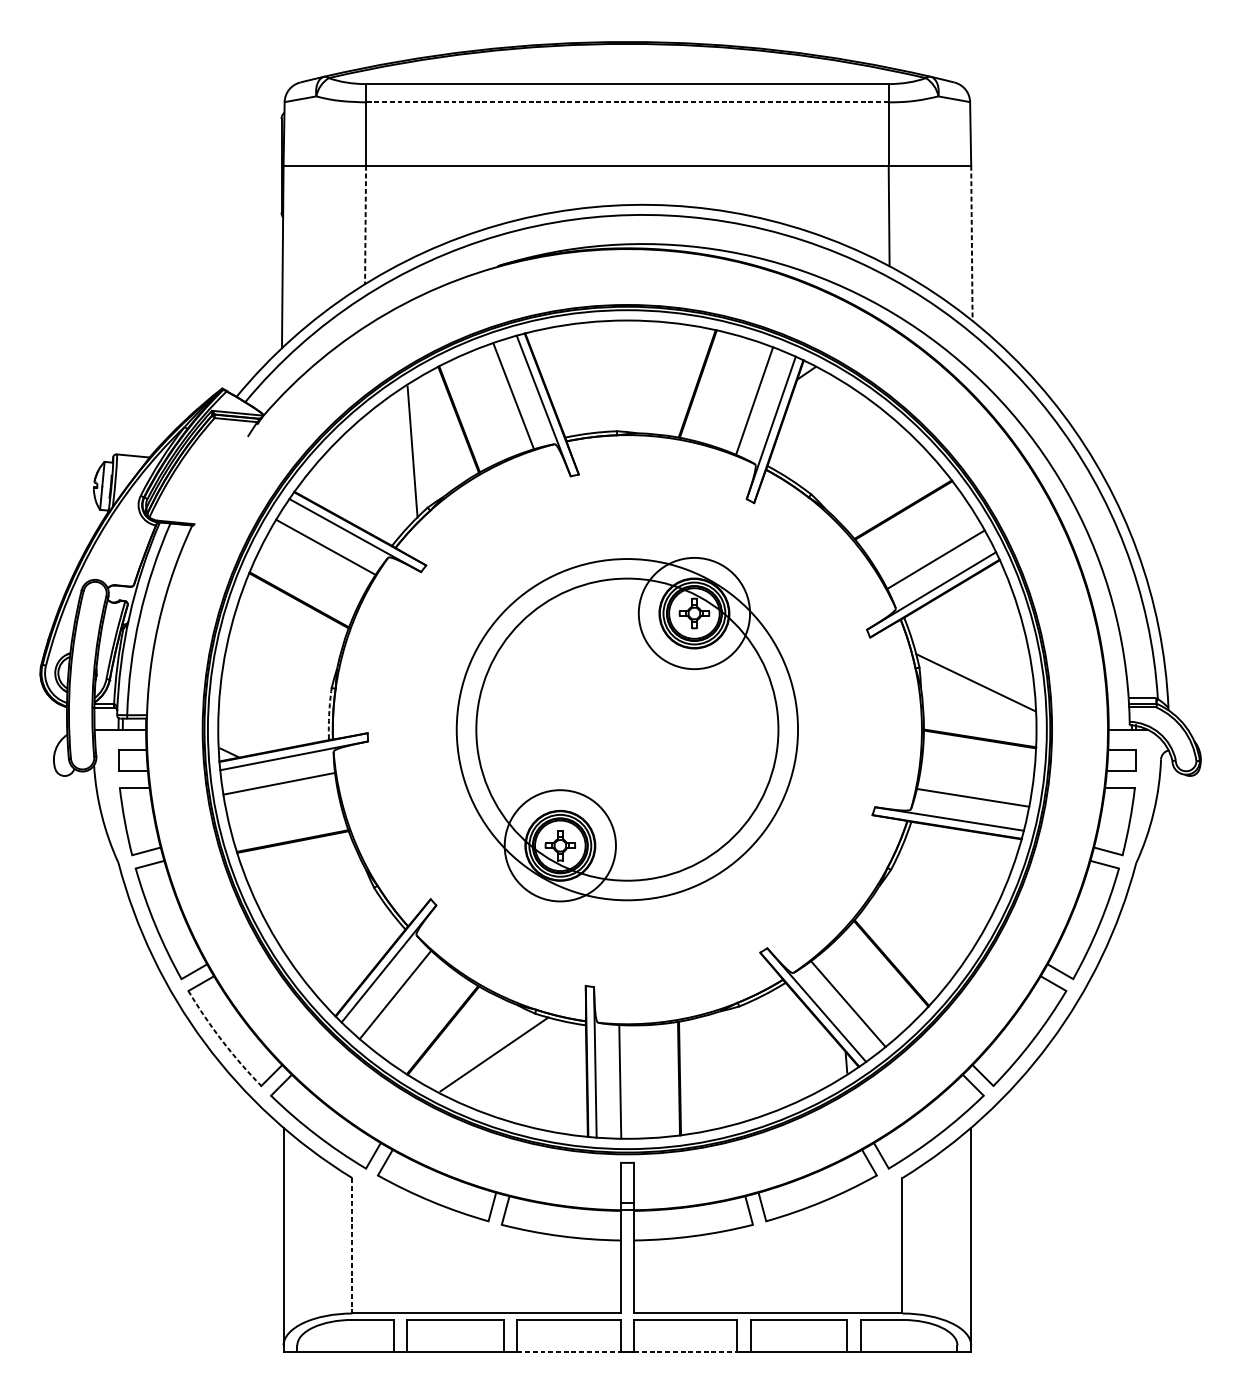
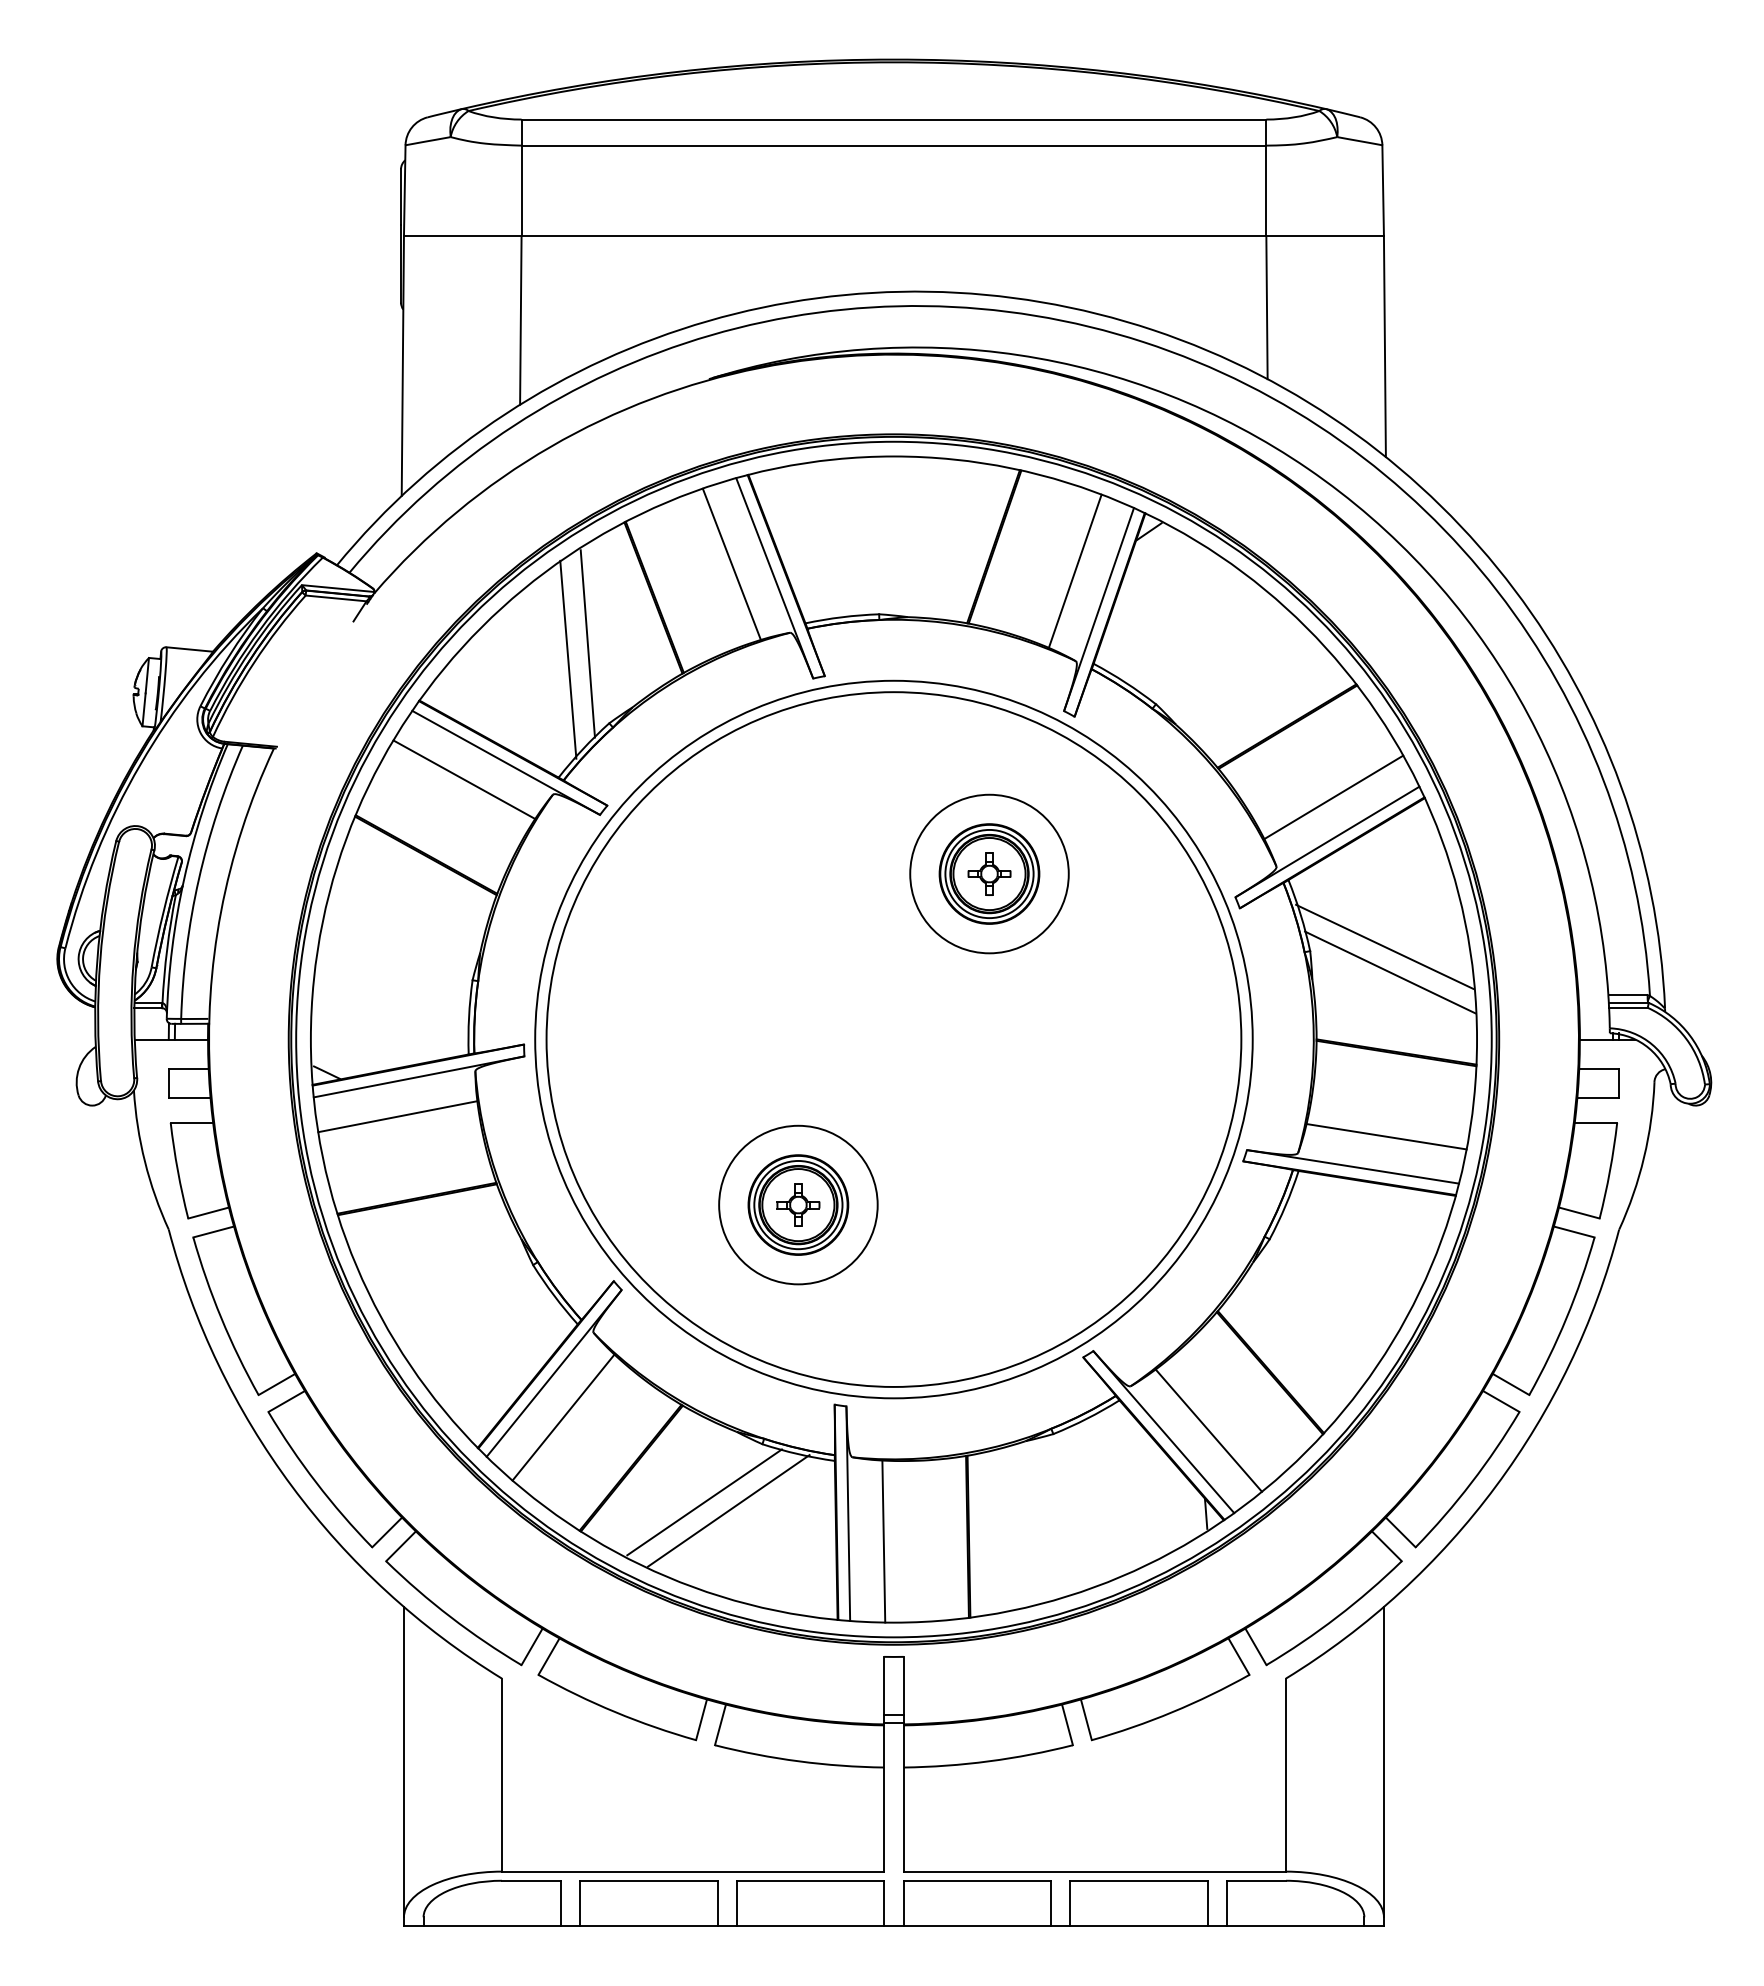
line: (627, 102) -> (893, 145), dashed -> solid
line: (365, 225) -> (520, 320), dashed -> solid
line: (971, 243) -> (1384, 346), dashed -> solid
line: (399, 462) -> (568, 659), added
line: (971, 664) -> (1384, 946), added
arc: (329, 714) -> (469, 1017), dashed -> solid
circle: (627, 729) -> (893, 1039), size x1.43
circle: (627, 729) -> (893, 1039), size x1.67
arc: (222, 1040) -> (316, 1482), dashed -> solid
line: (511, 1060) -> (728, 1510), added
line: (352, 1246) -> (501, 1775), dashed -> solid
line: (569, 1352) -> (811, 1926), dashed -> solid
line: (686, 1352) -> (977, 1926), dashed -> solid

